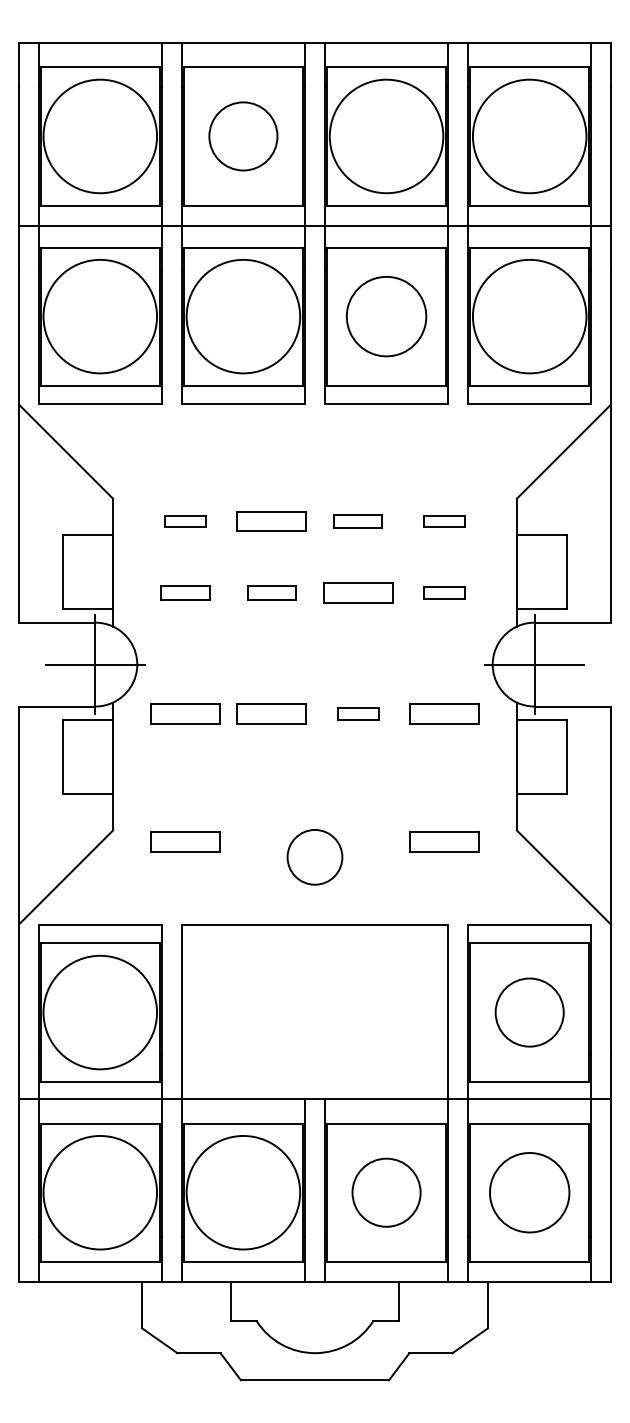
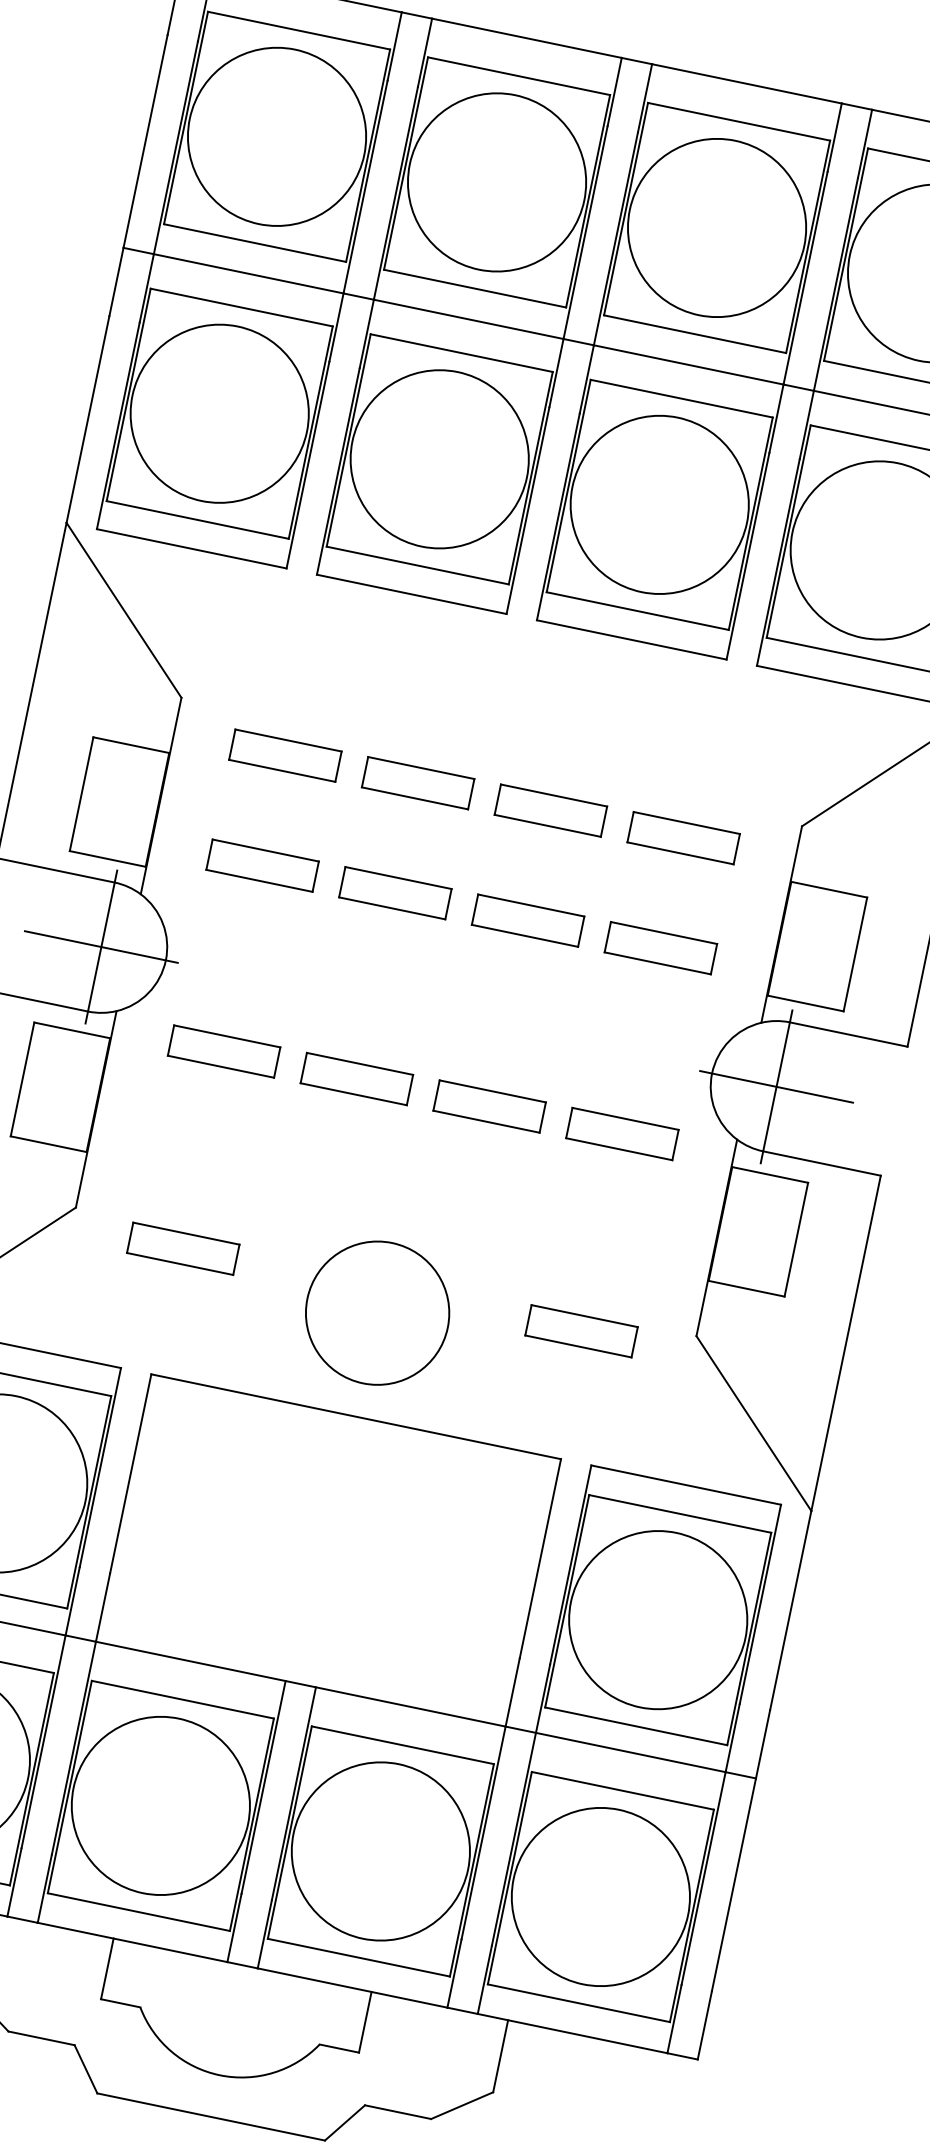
circle: (243, 136) -> (497, 182), size x1.67
circle: (386, 316) -> (659, 504), size x1.43
part: (185, 521) -> (285, 755), size x1.67
part: (358, 521) -> (551, 810), size x1.43
part: (444, 521) -> (683, 838), size x1.67
part: (185, 592) -> (262, 864), size x1.43
part: (271, 592) -> (395, 892), size x1.43
part: (444, 592) -> (660, 947), size x1.67
part: (358, 713) -> (490, 1105), size x1.67
circle: (314, 857) -> (376, 1313), size x1.67
circle: (529, 1012) -> (657, 1619), size x1.67
circle: (386, 1192) -> (380, 1851), size x1.67
circle: (529, 1192) -> (600, 1896), size x1.43

